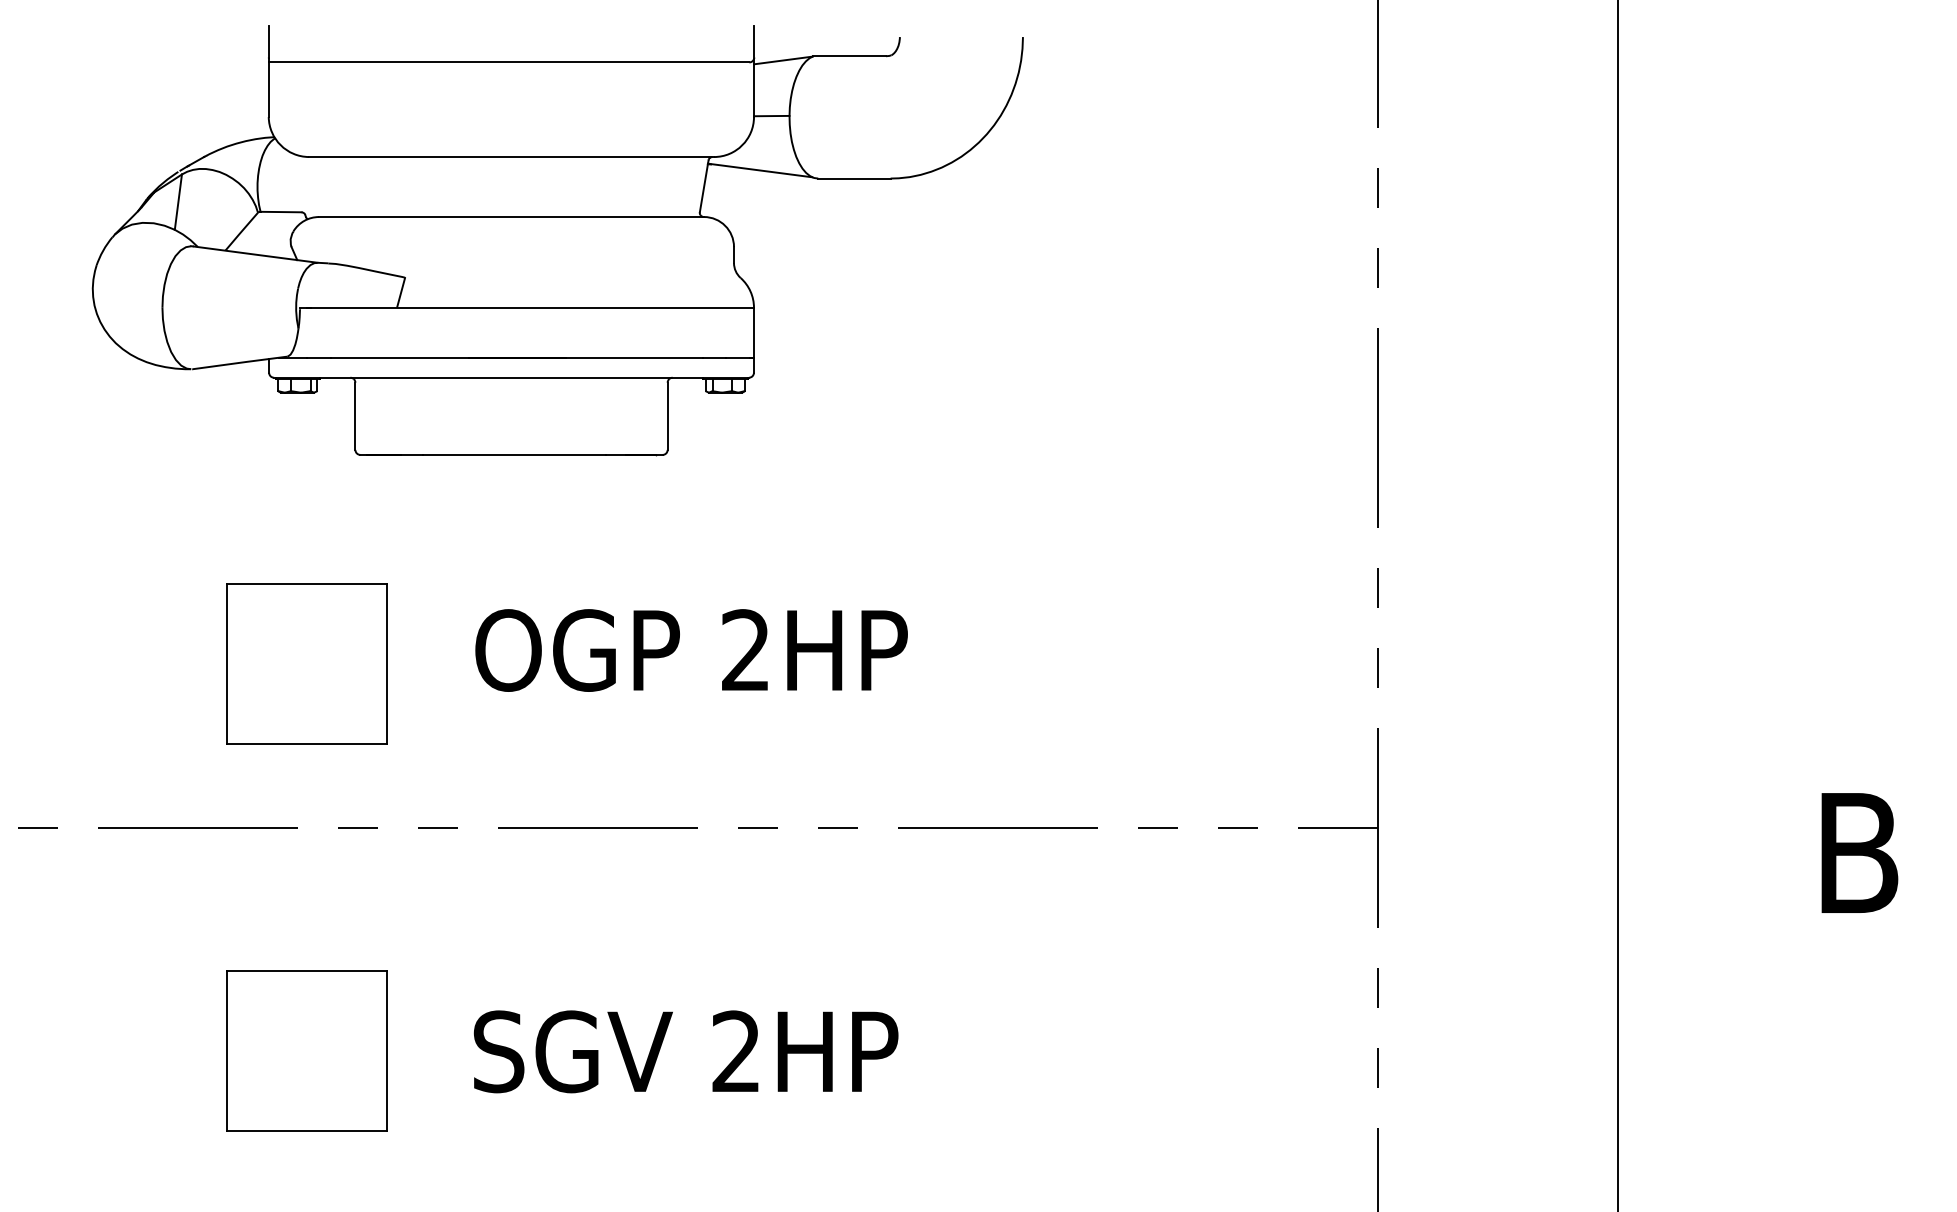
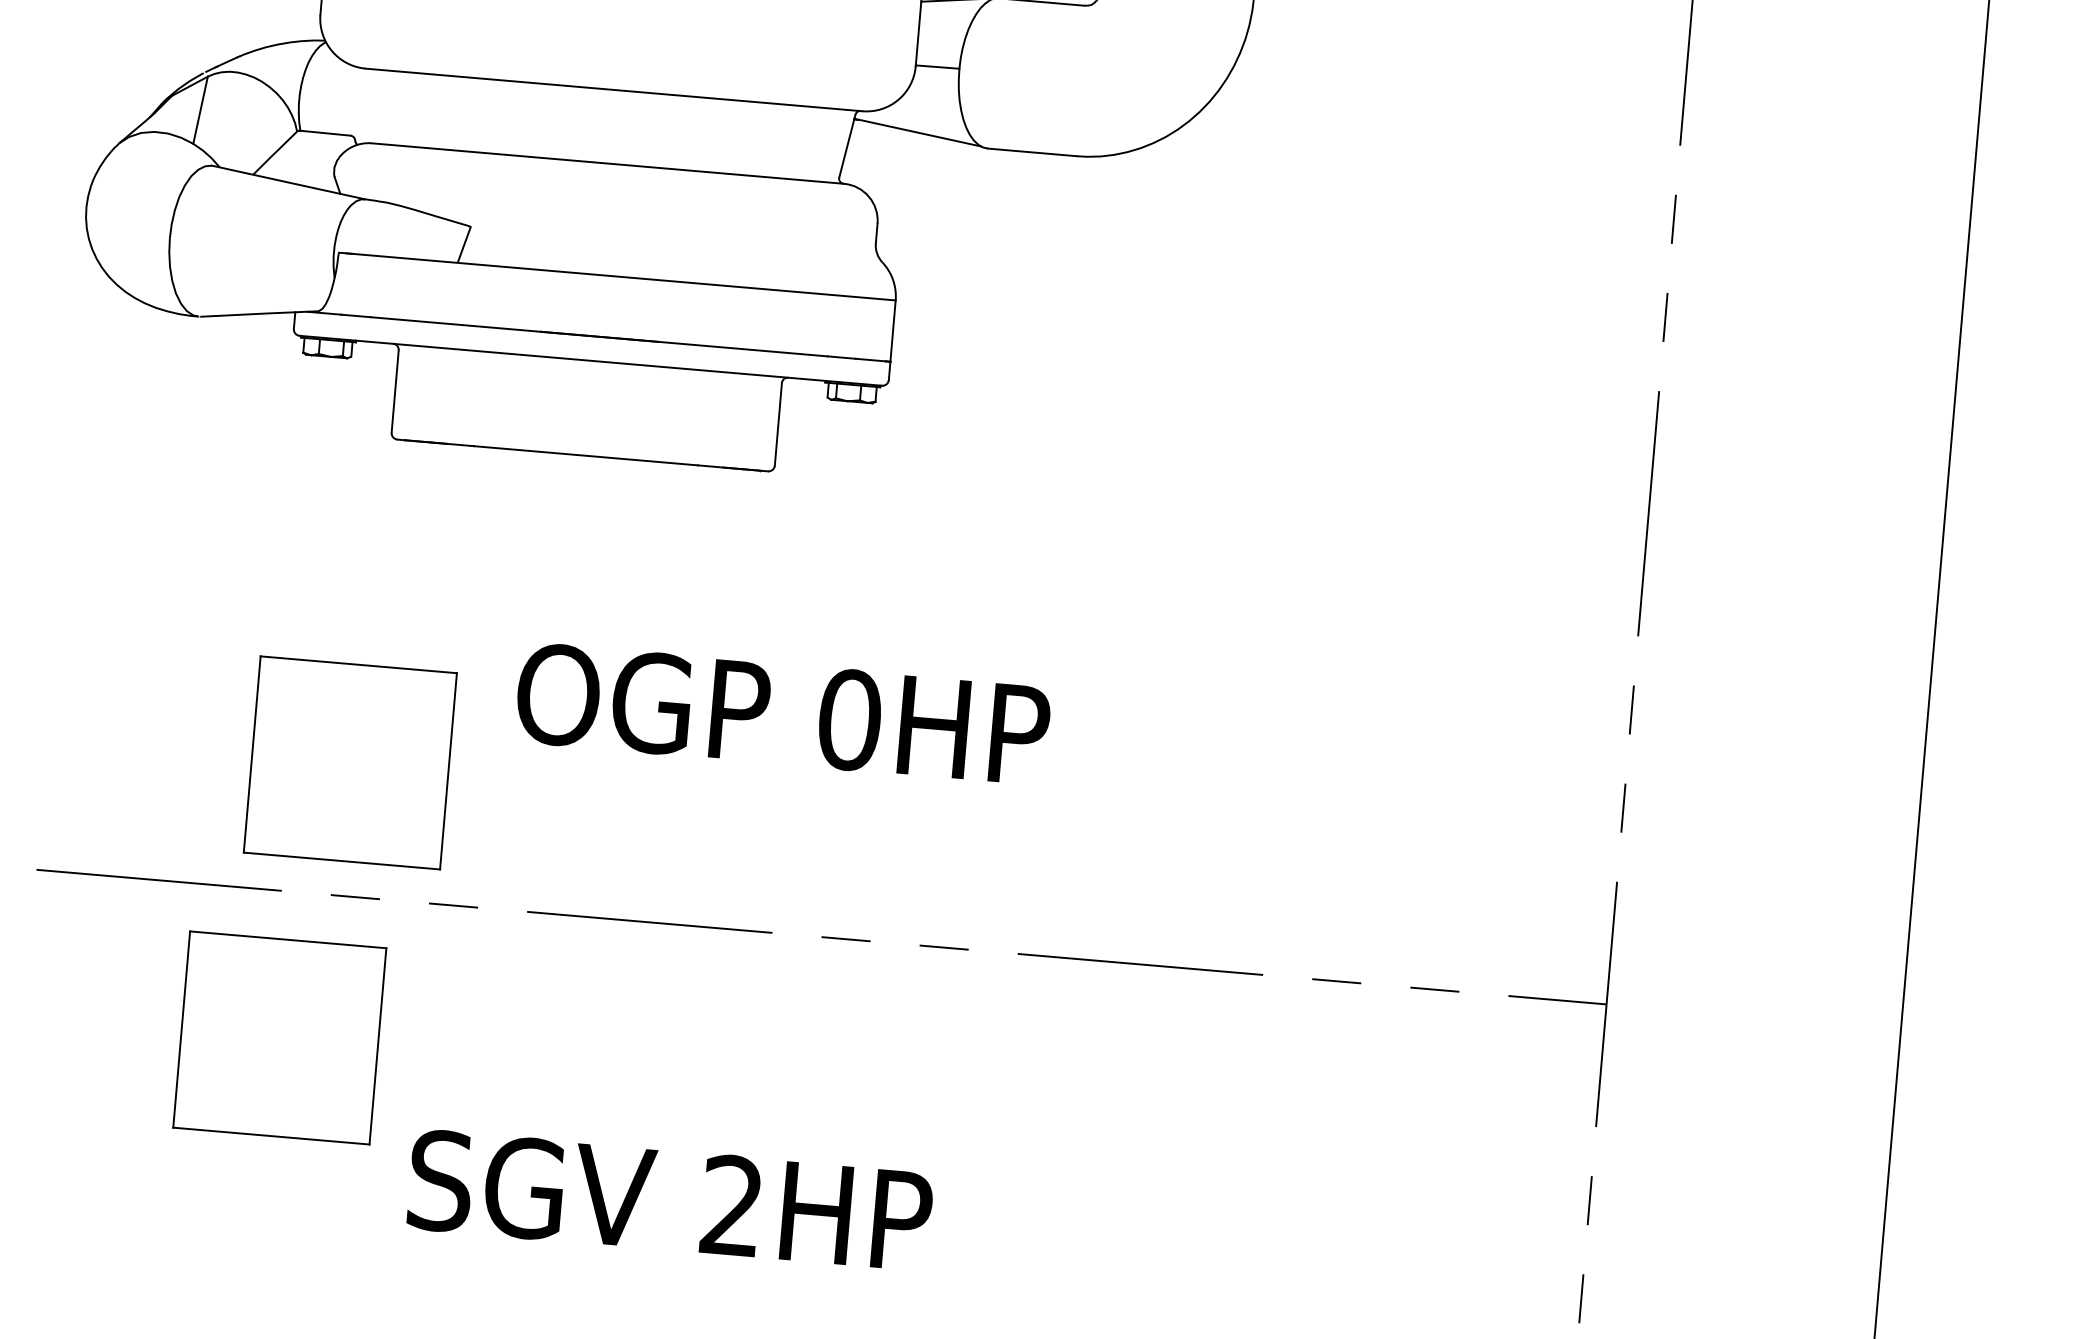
text: (745, 650) -> (849, 719), 2HP -> 0HP
part: (306, 663) -> (349, 762), moved
part: (306, 1050) -> (279, 1036), moved
text: (685, 1051) -> (669, 1200), moved

